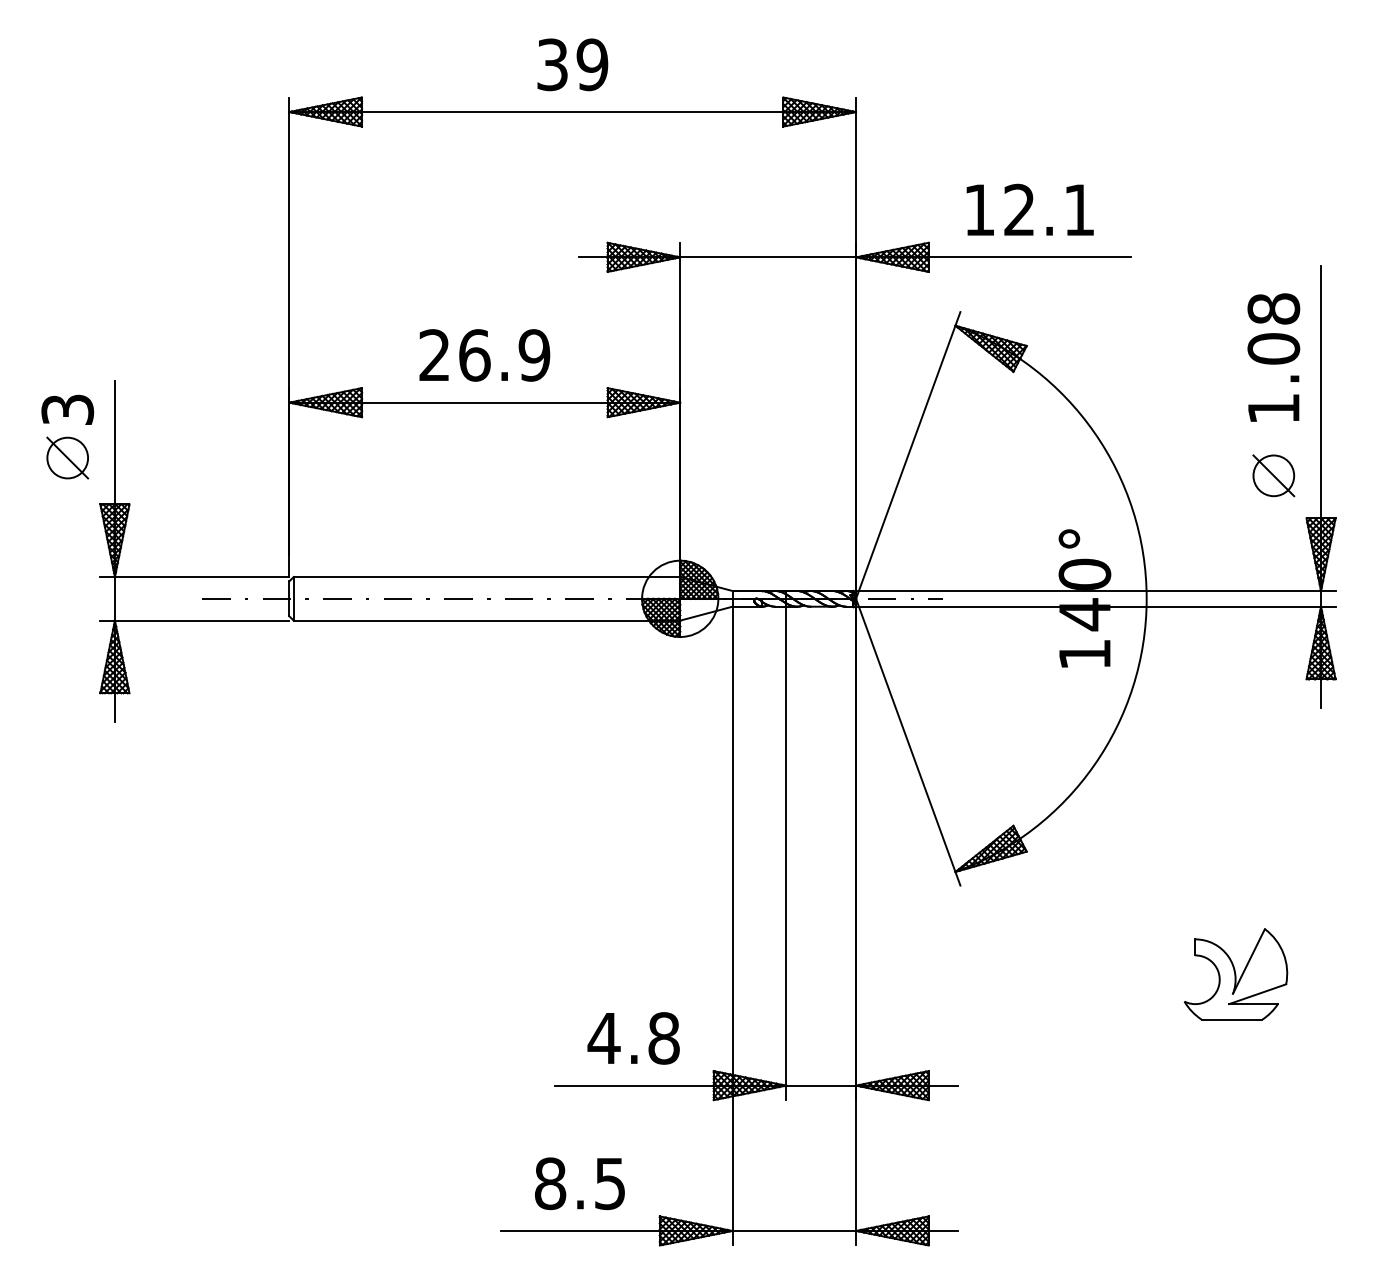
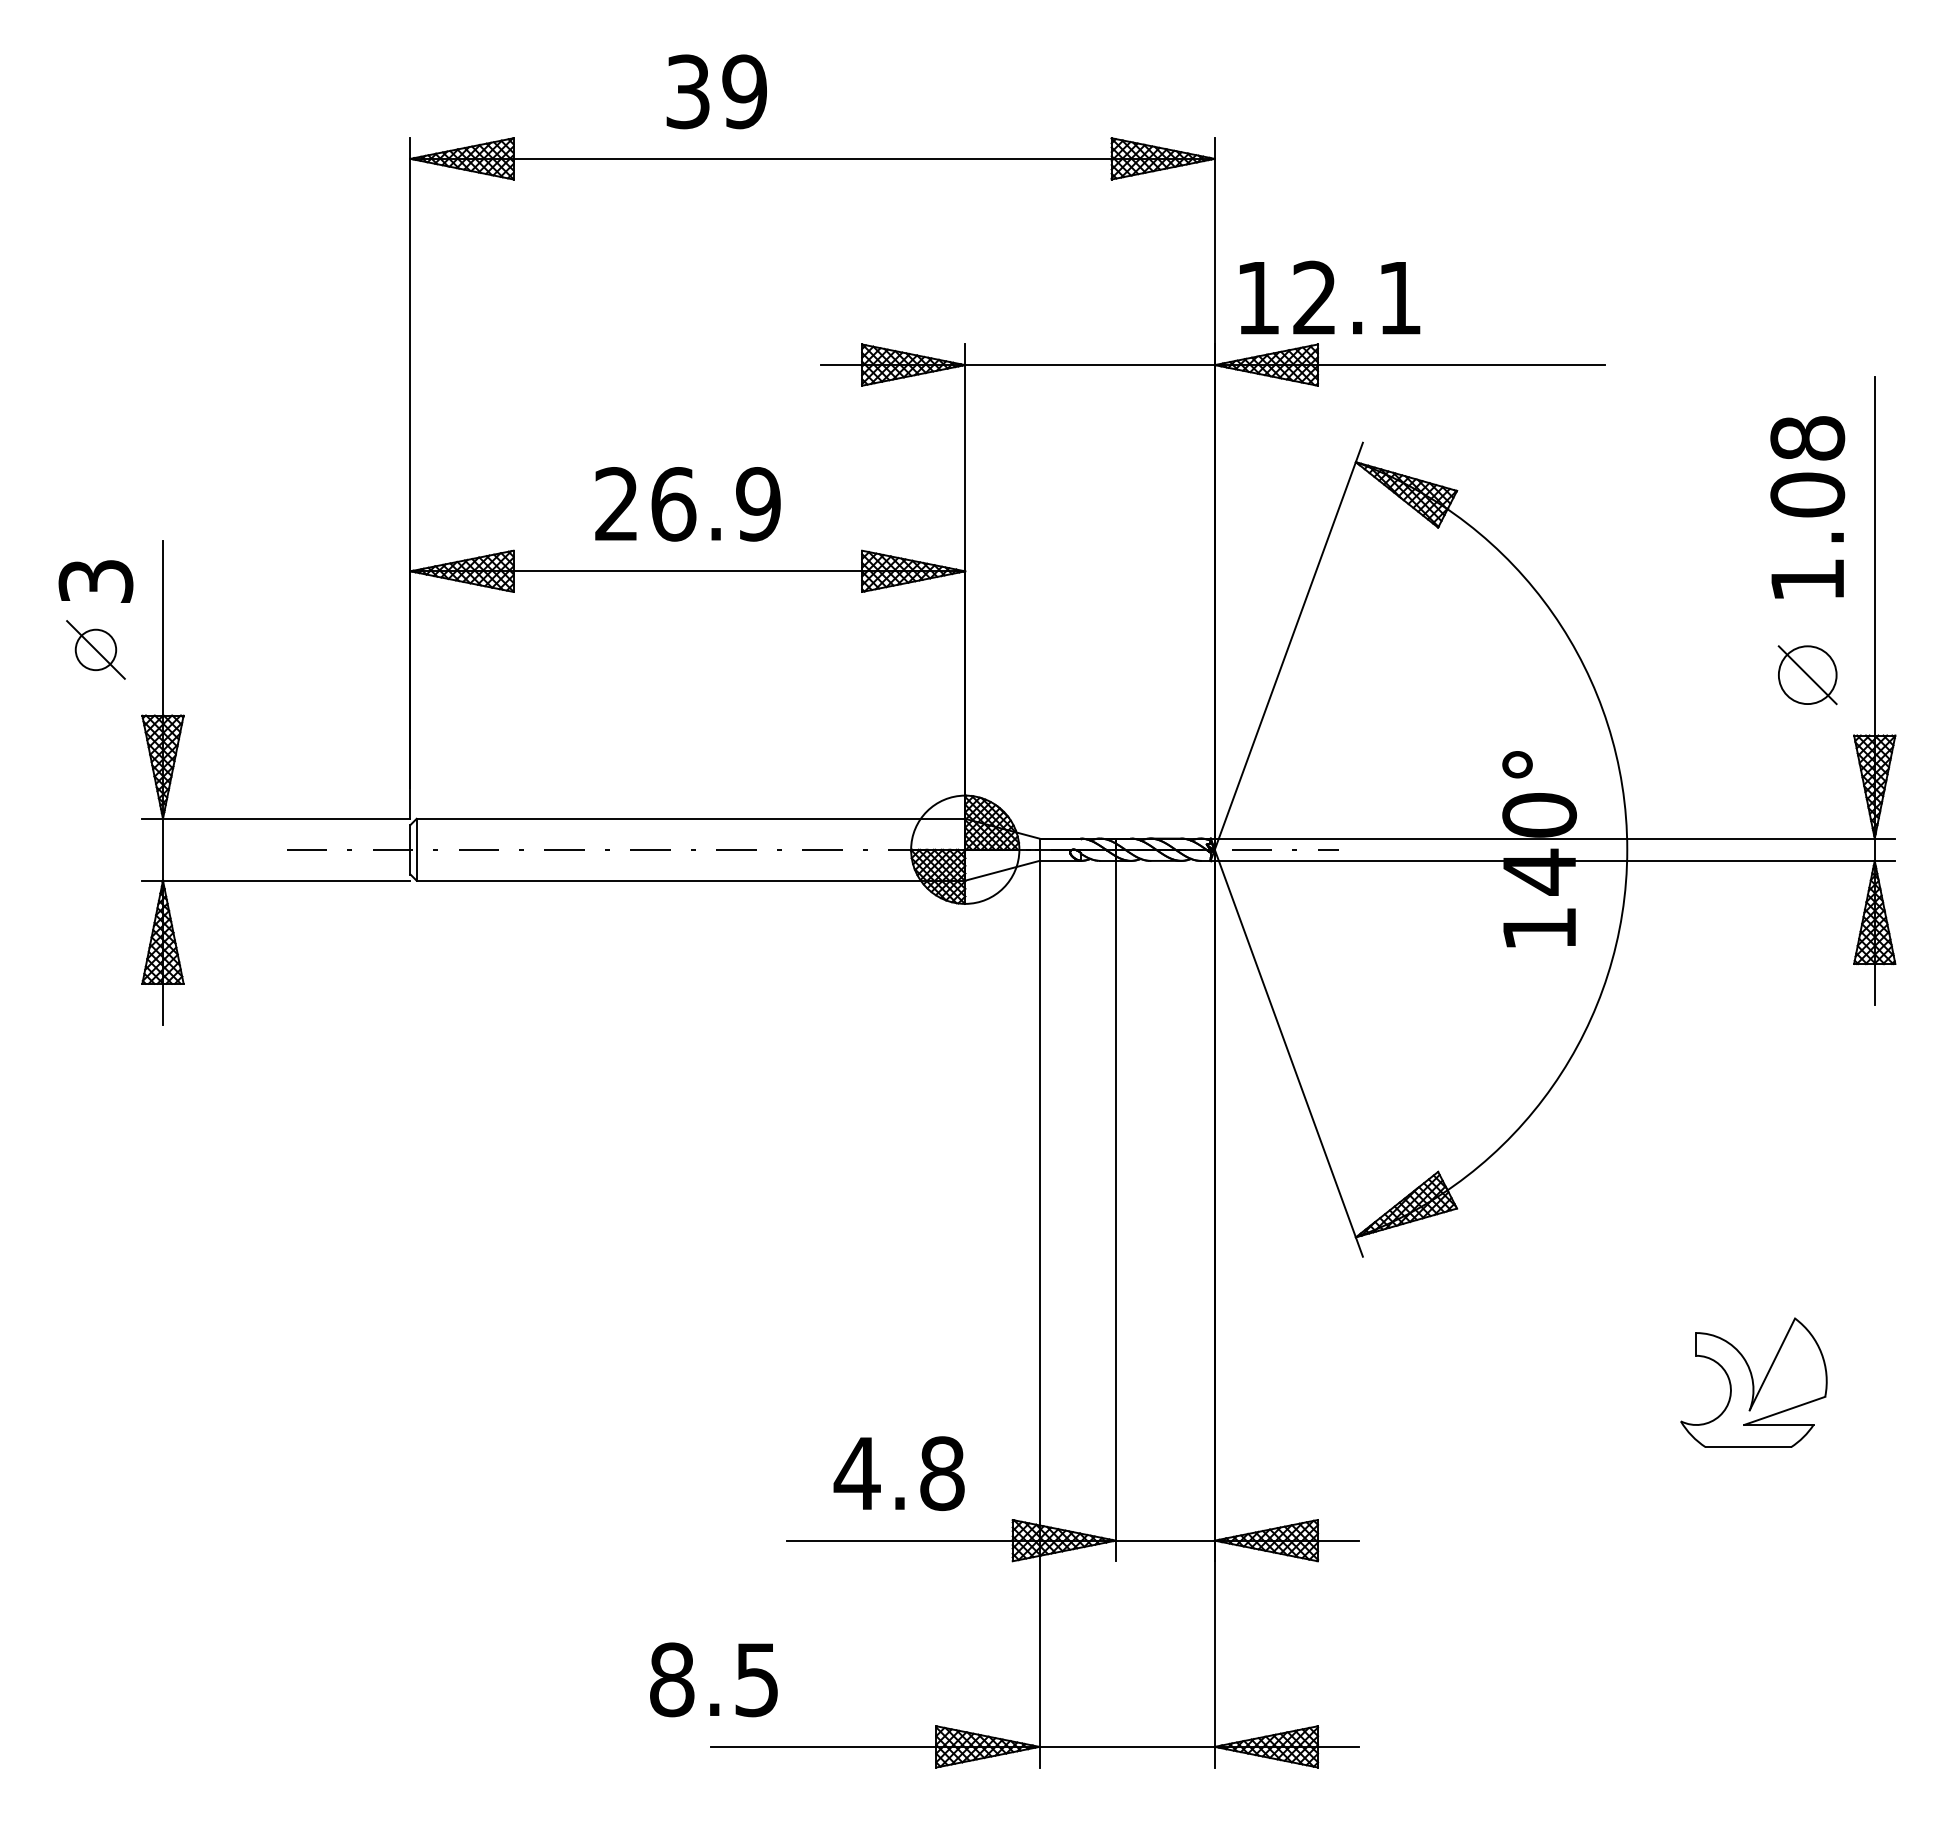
text: (572, 64) -> (716, 91), moved
text: (1030, 209) -> (1330, 297), moved
circle: (67, 457) -> (95, 649), size x0.7
text: (579, 1183) -> (713, 1679), moved

